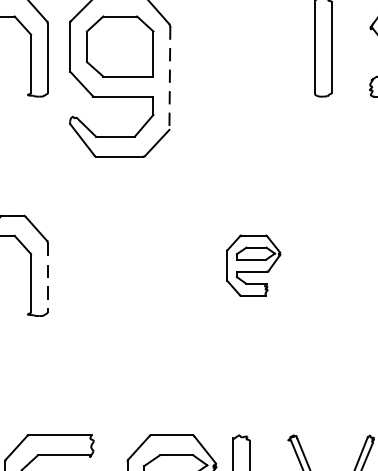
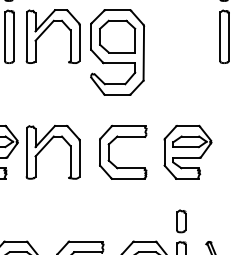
line: (169, 78) -> (143, 53), dashed -> solid
part: (131, 237) -> (123, 137), added
part: (252, 264) -> (187, 151), size x1.67
line: (47, 279) -> (79, 159), dashed -> solid
part: (241, 397) -> (181, 221), added

